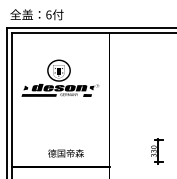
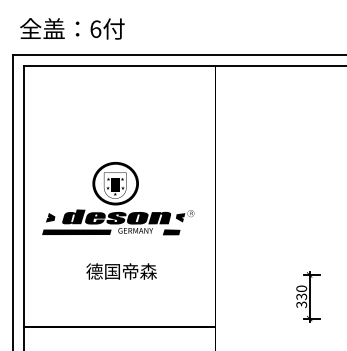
part: (60, 77) -> (118, 197), moved
text: (65, 153) -> (120, 271), moved

